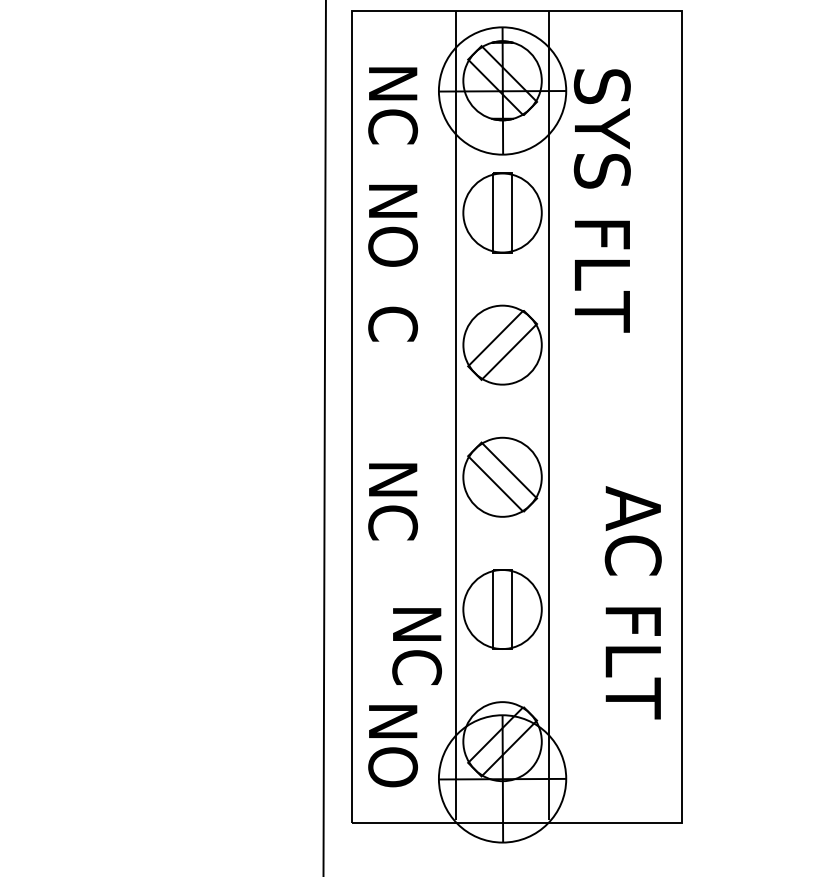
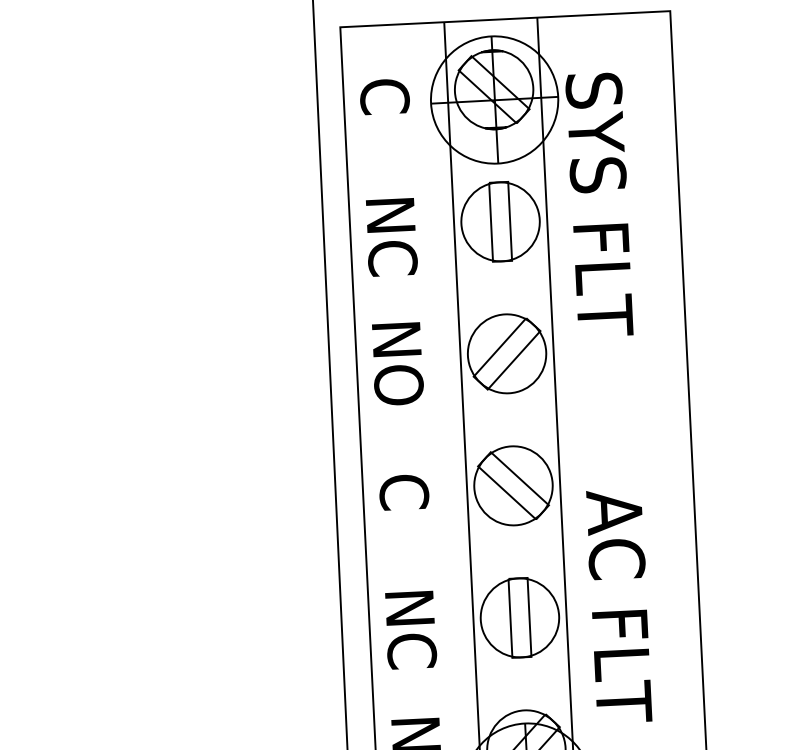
text: (393, 104) -> (386, 118), NC -> C
text: (392, 249) -> (392, 263), NO -> NC
text: (393, 348) -> (398, 362), C -> NO
text: (393, 500) -> (405, 514), NC -> C
text: (632, 602) -> (618, 606), moved
text: (416, 646) -> (410, 630), moved

